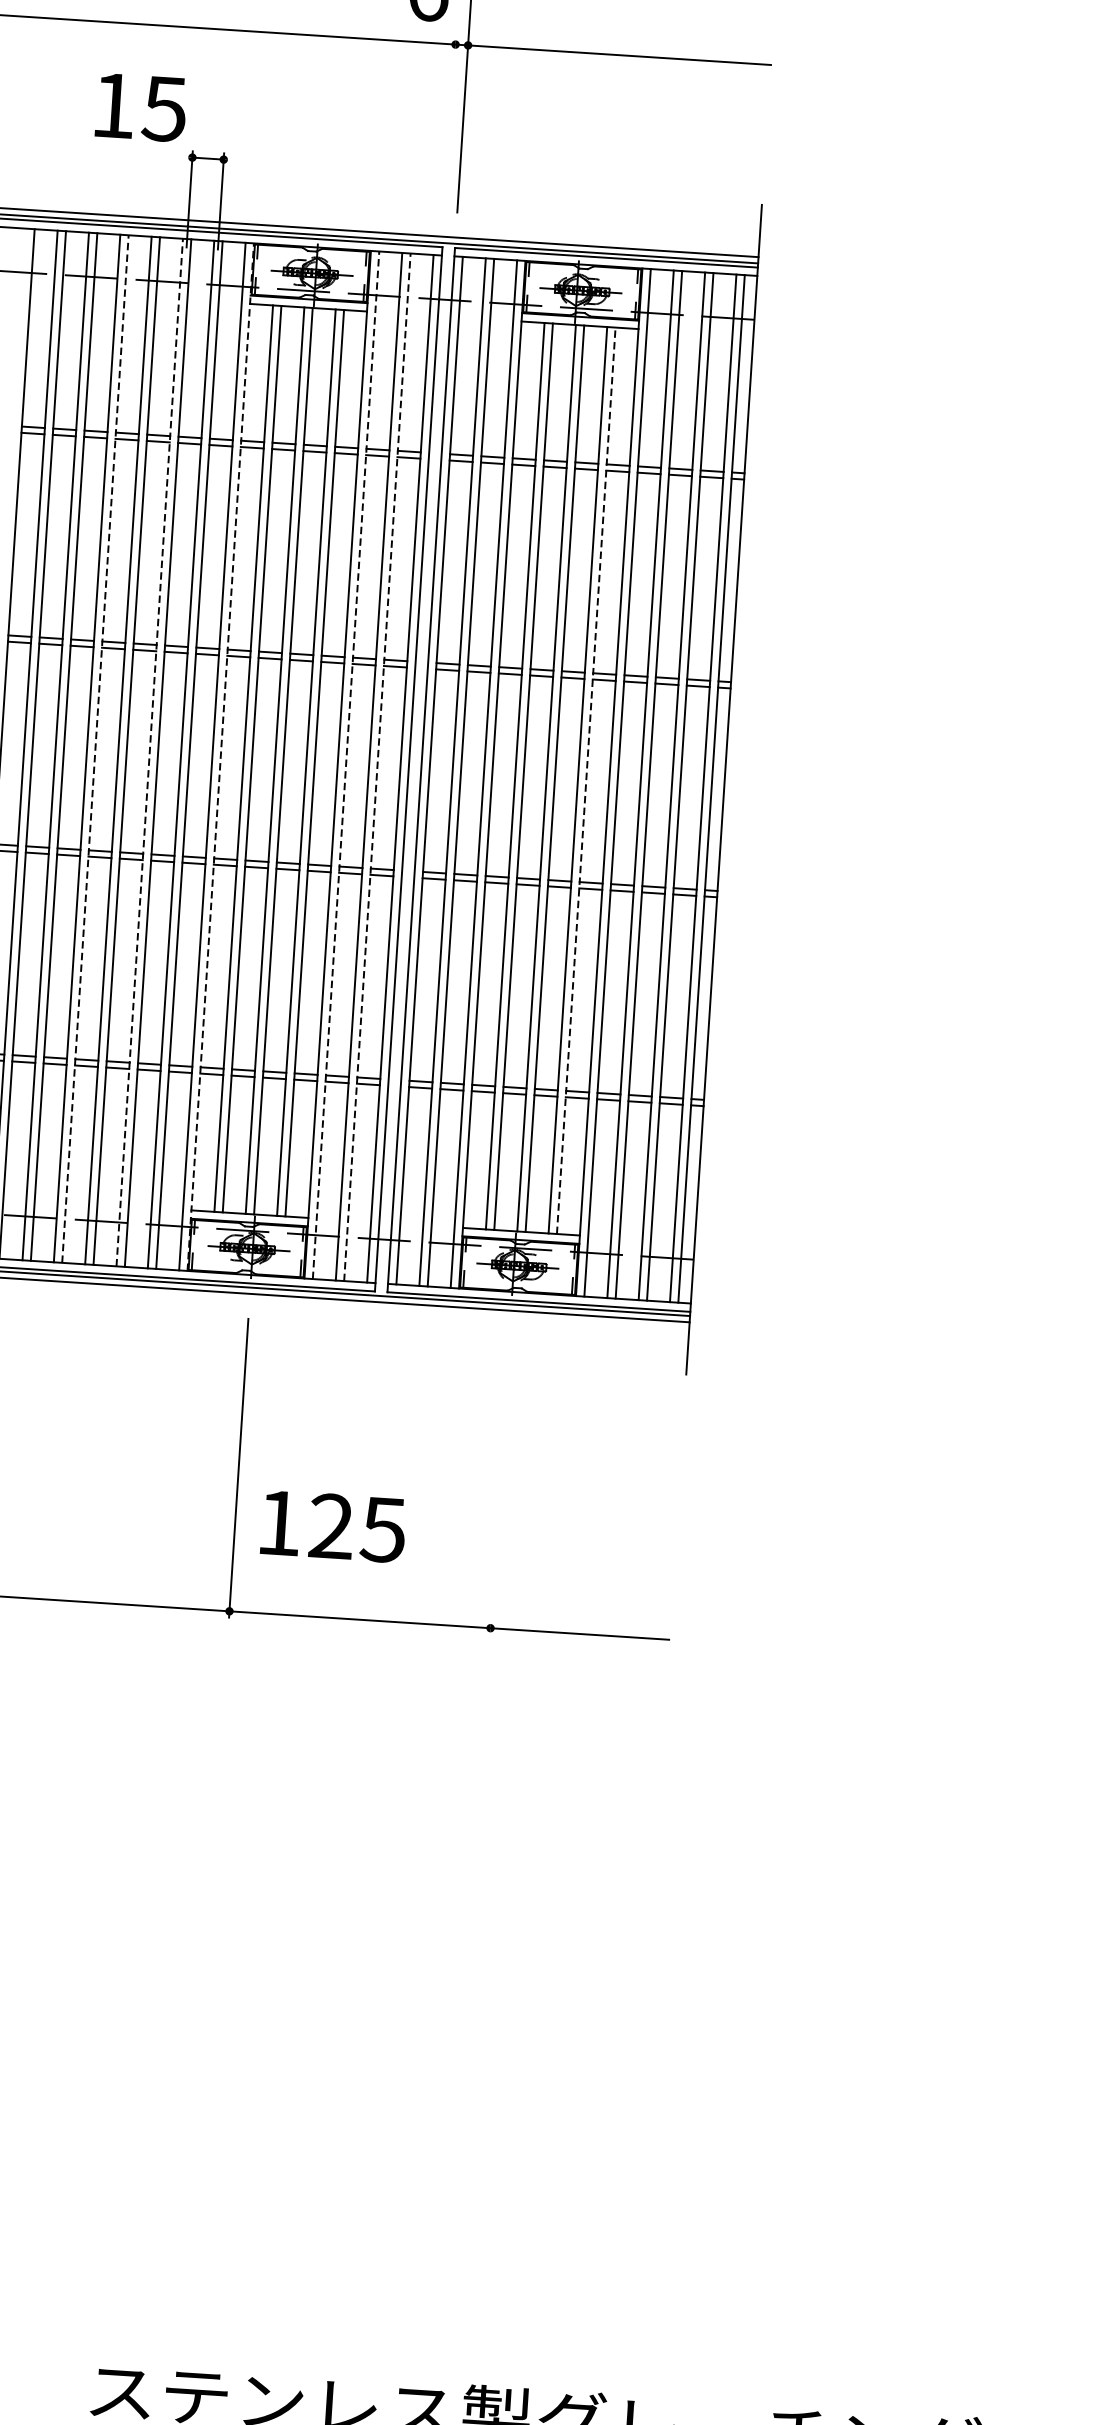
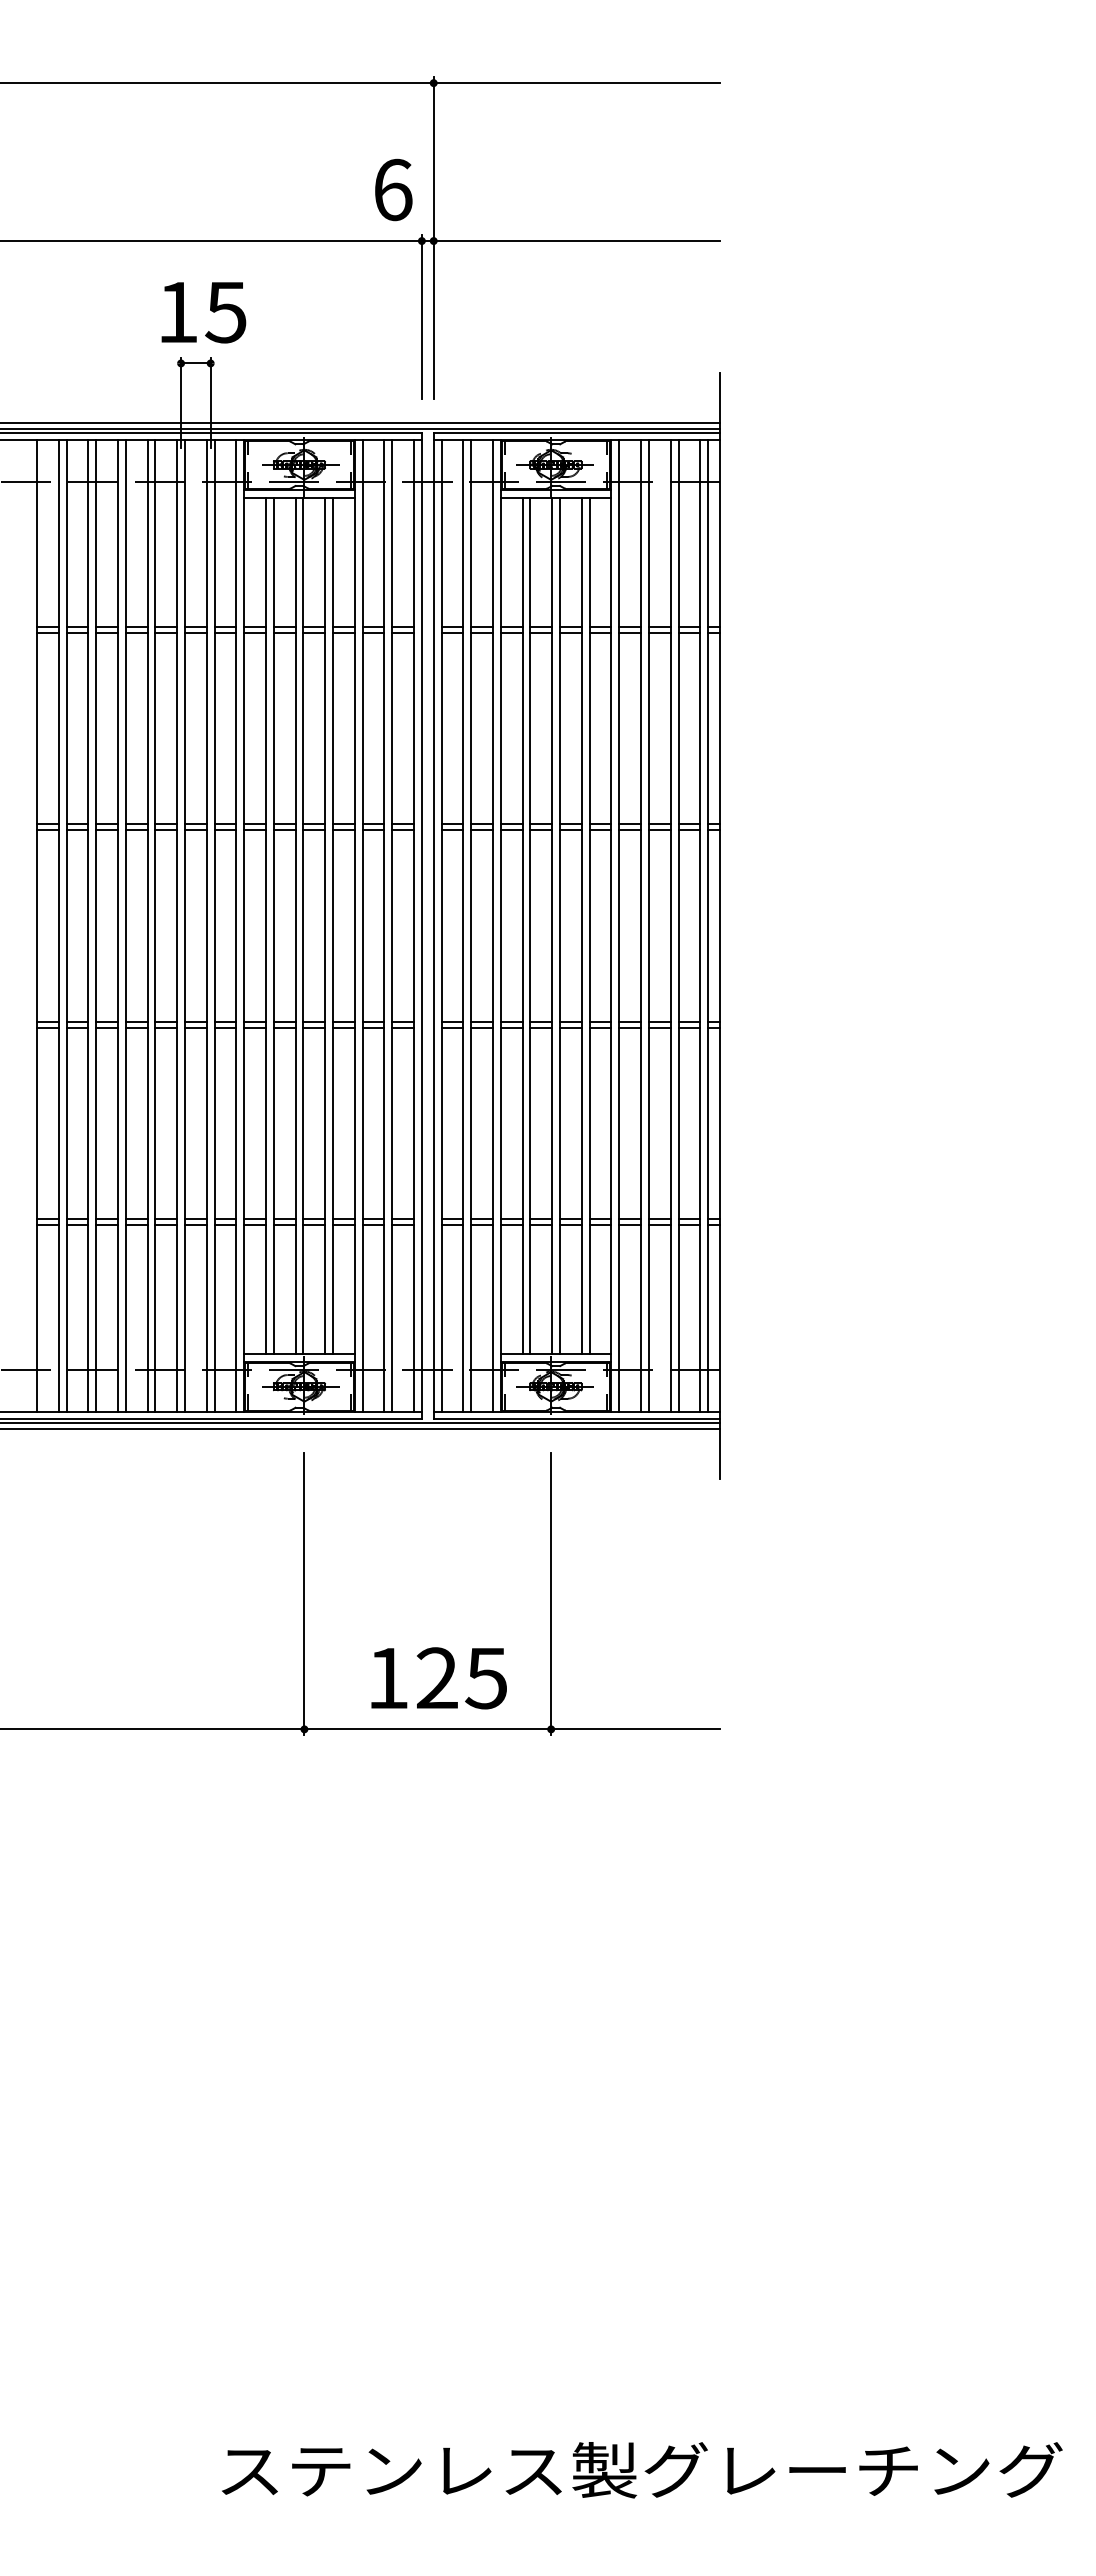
text: (140, 107) -> (203, 312), moved
line: (450, 124) -> (421, 316), added
line: (95, 749) -> (125, 926), dashed -> solid
line: (150, 753) -> (177, 926), dashed -> solid
line: (221, 757) -> (244, 926), dashed -> solid
line: (345, 765) -> (362, 926), dashed -> solid
line: (377, 767) -> (392, 926), dashed -> solid
line: (586, 780) -> (589, 925), dashed -> solid
line: (500, 1485) -> (551, 1594), added
text: (332, 1526) -> (438, 1678), moved

